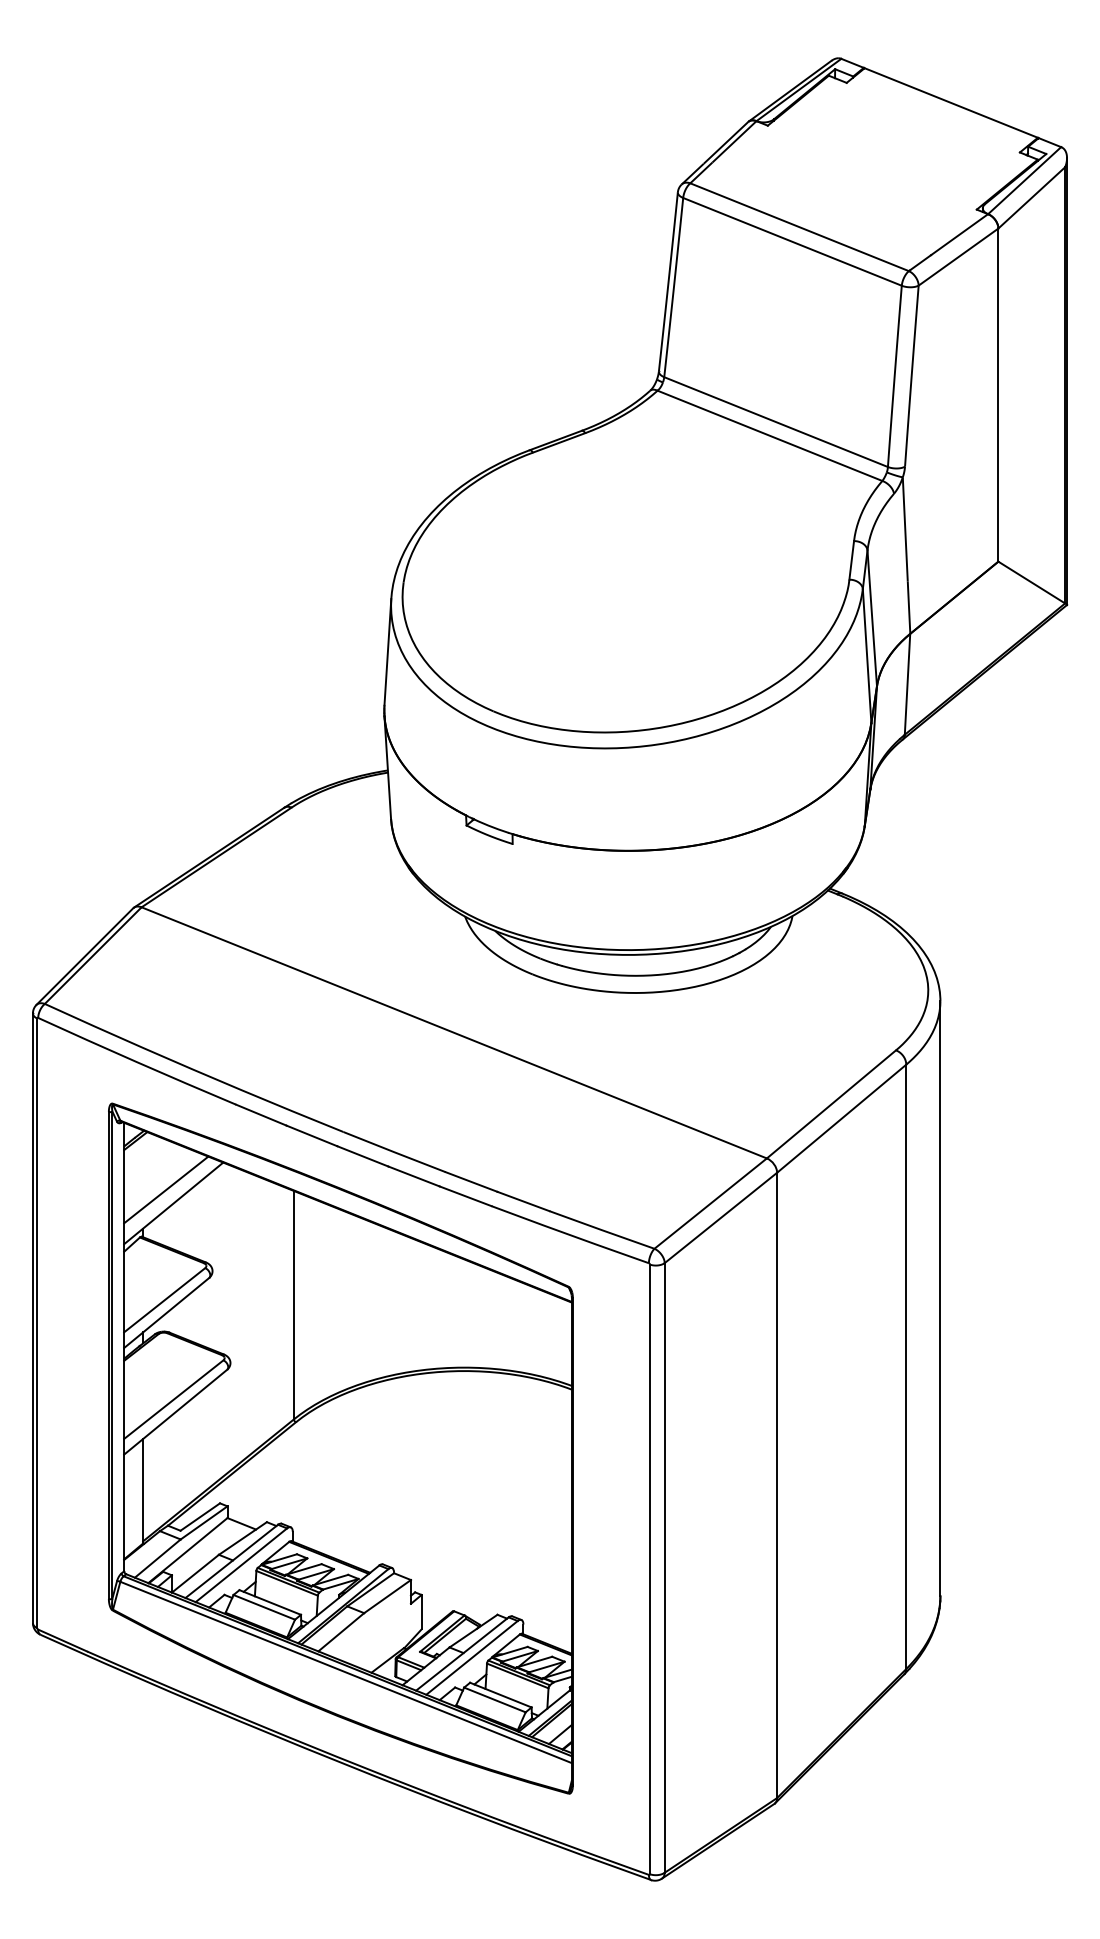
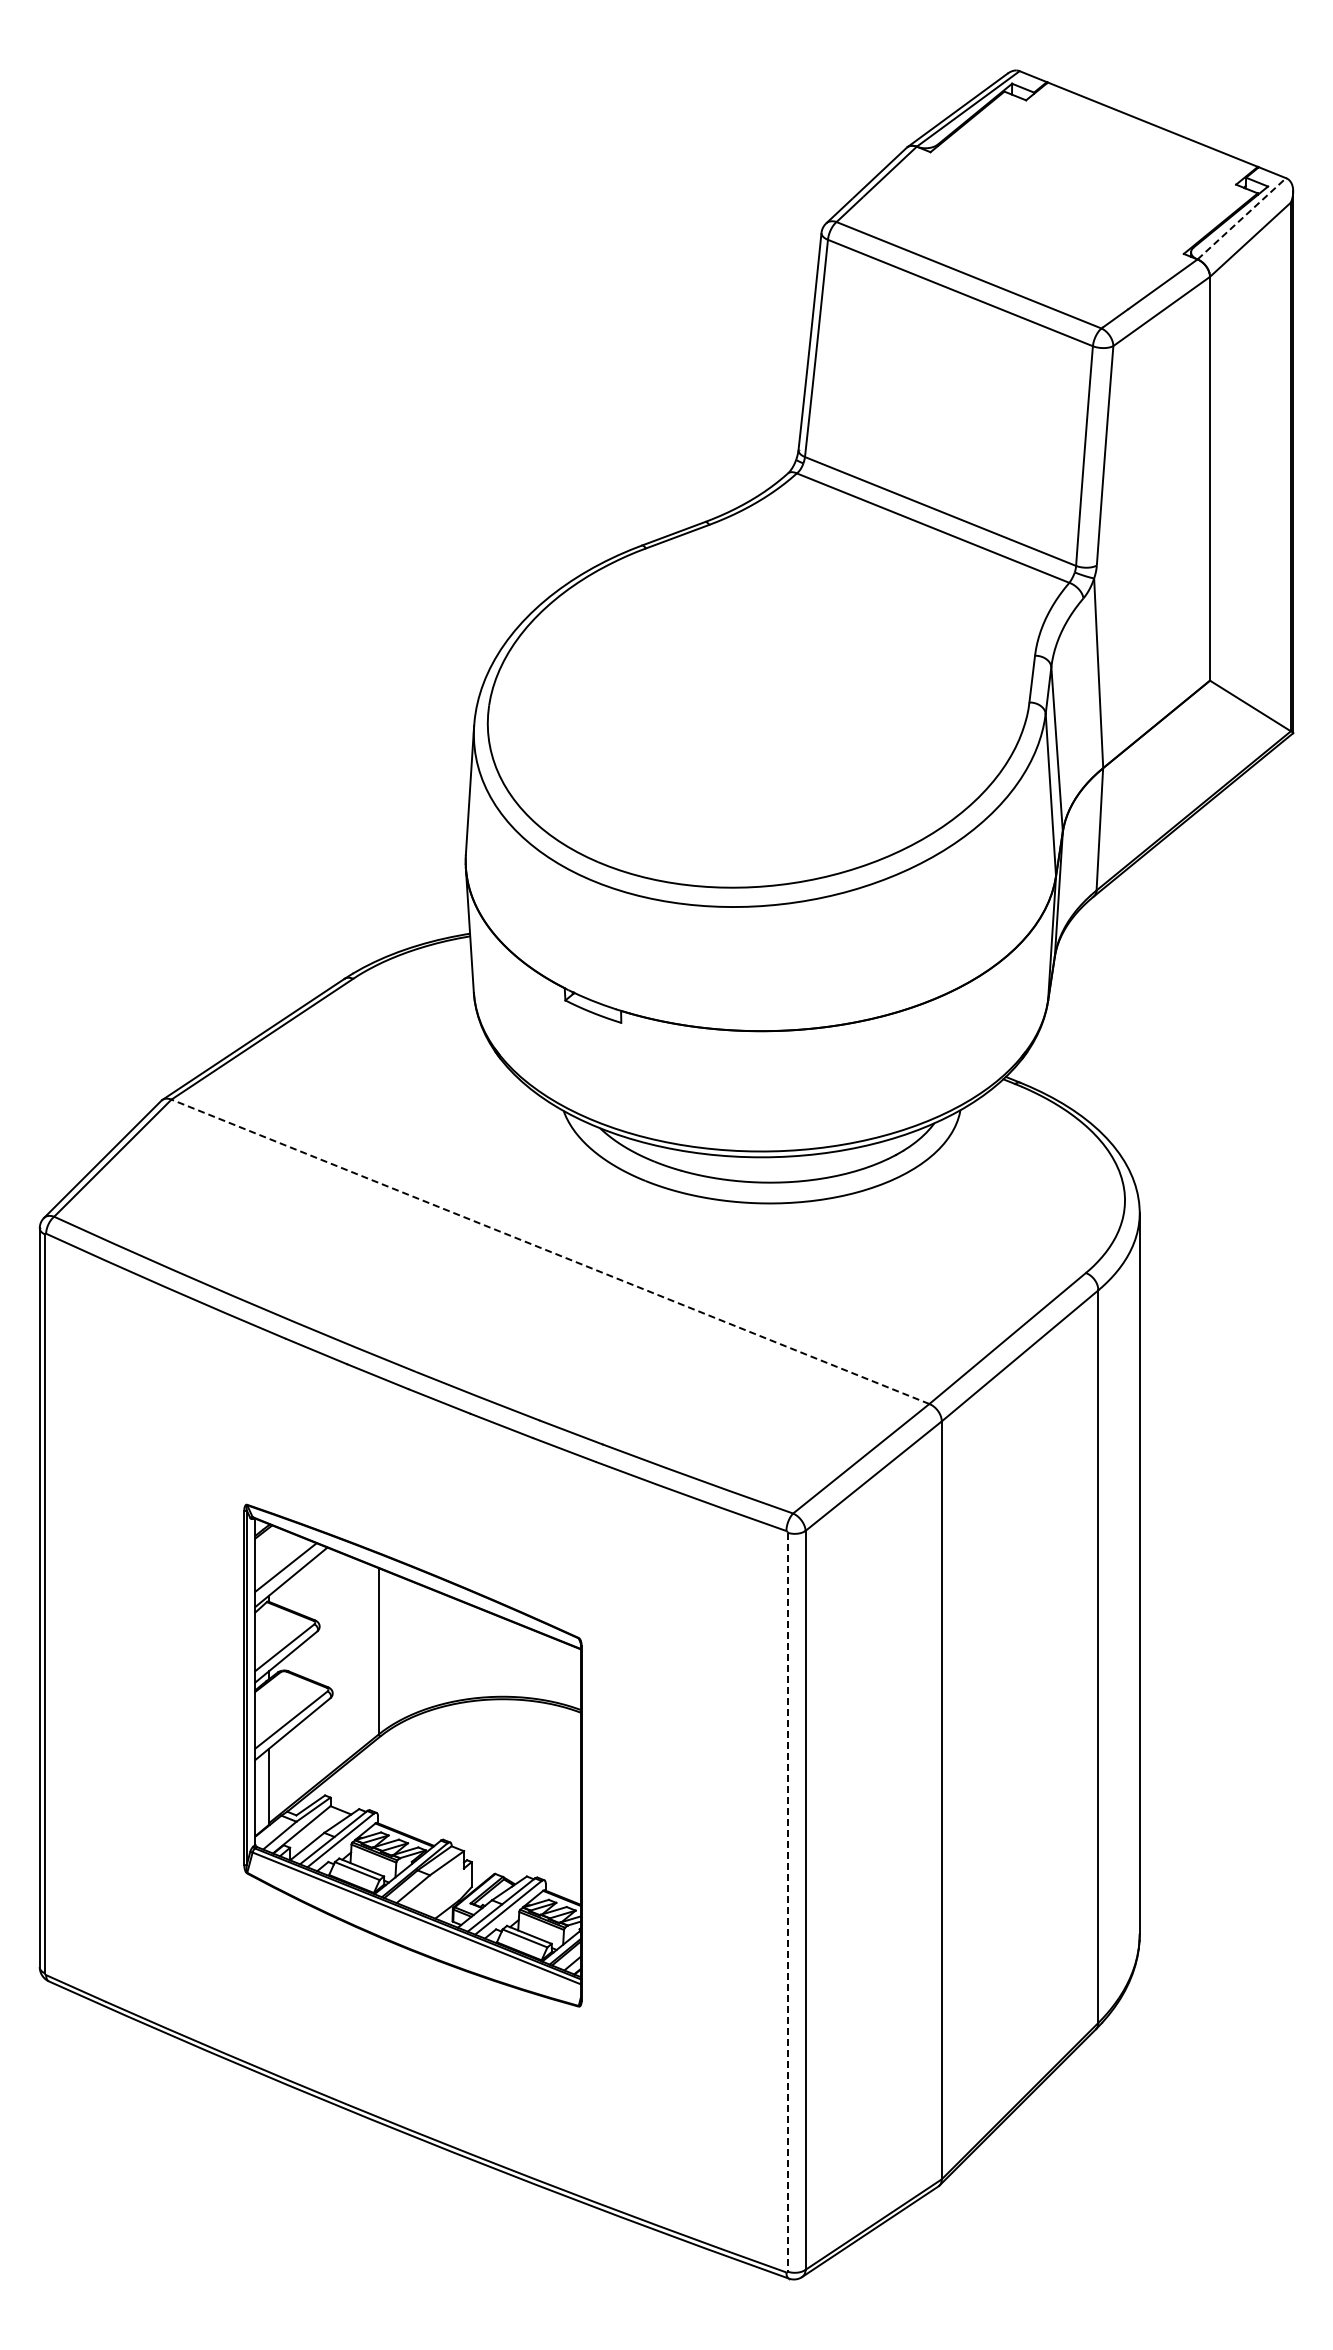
line: (1025, 180) -> (1242, 218), solid -> dashed
line: (453, 1032) -> (549, 1251), solid -> dashed
part: (340, 1448) -> (412, 1755), size x0.6
line: (649, 1569) -> (787, 1902), solid -> dashed

